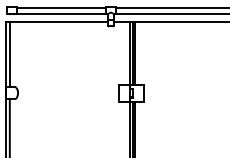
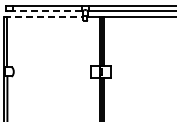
line: (60, 13) -> (46, 10), solid -> dashed
line: (56, 21) -> (43, 16), solid -> dashed

